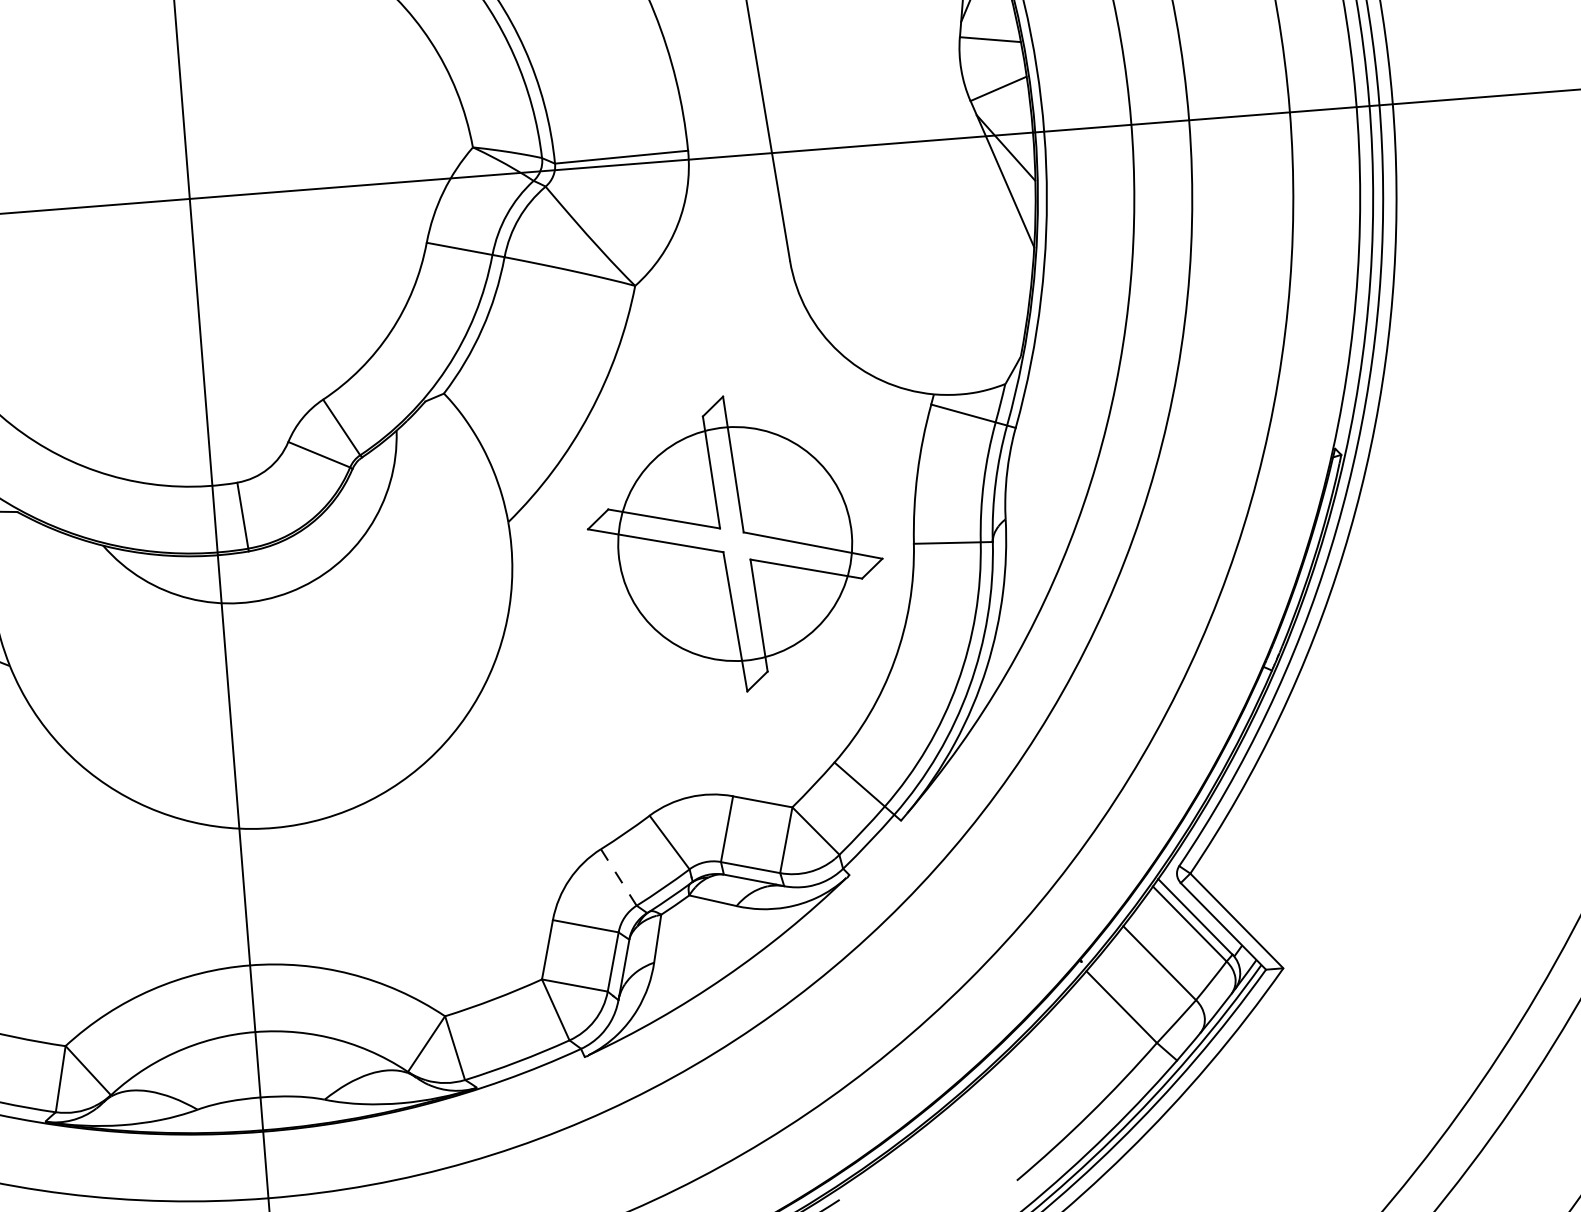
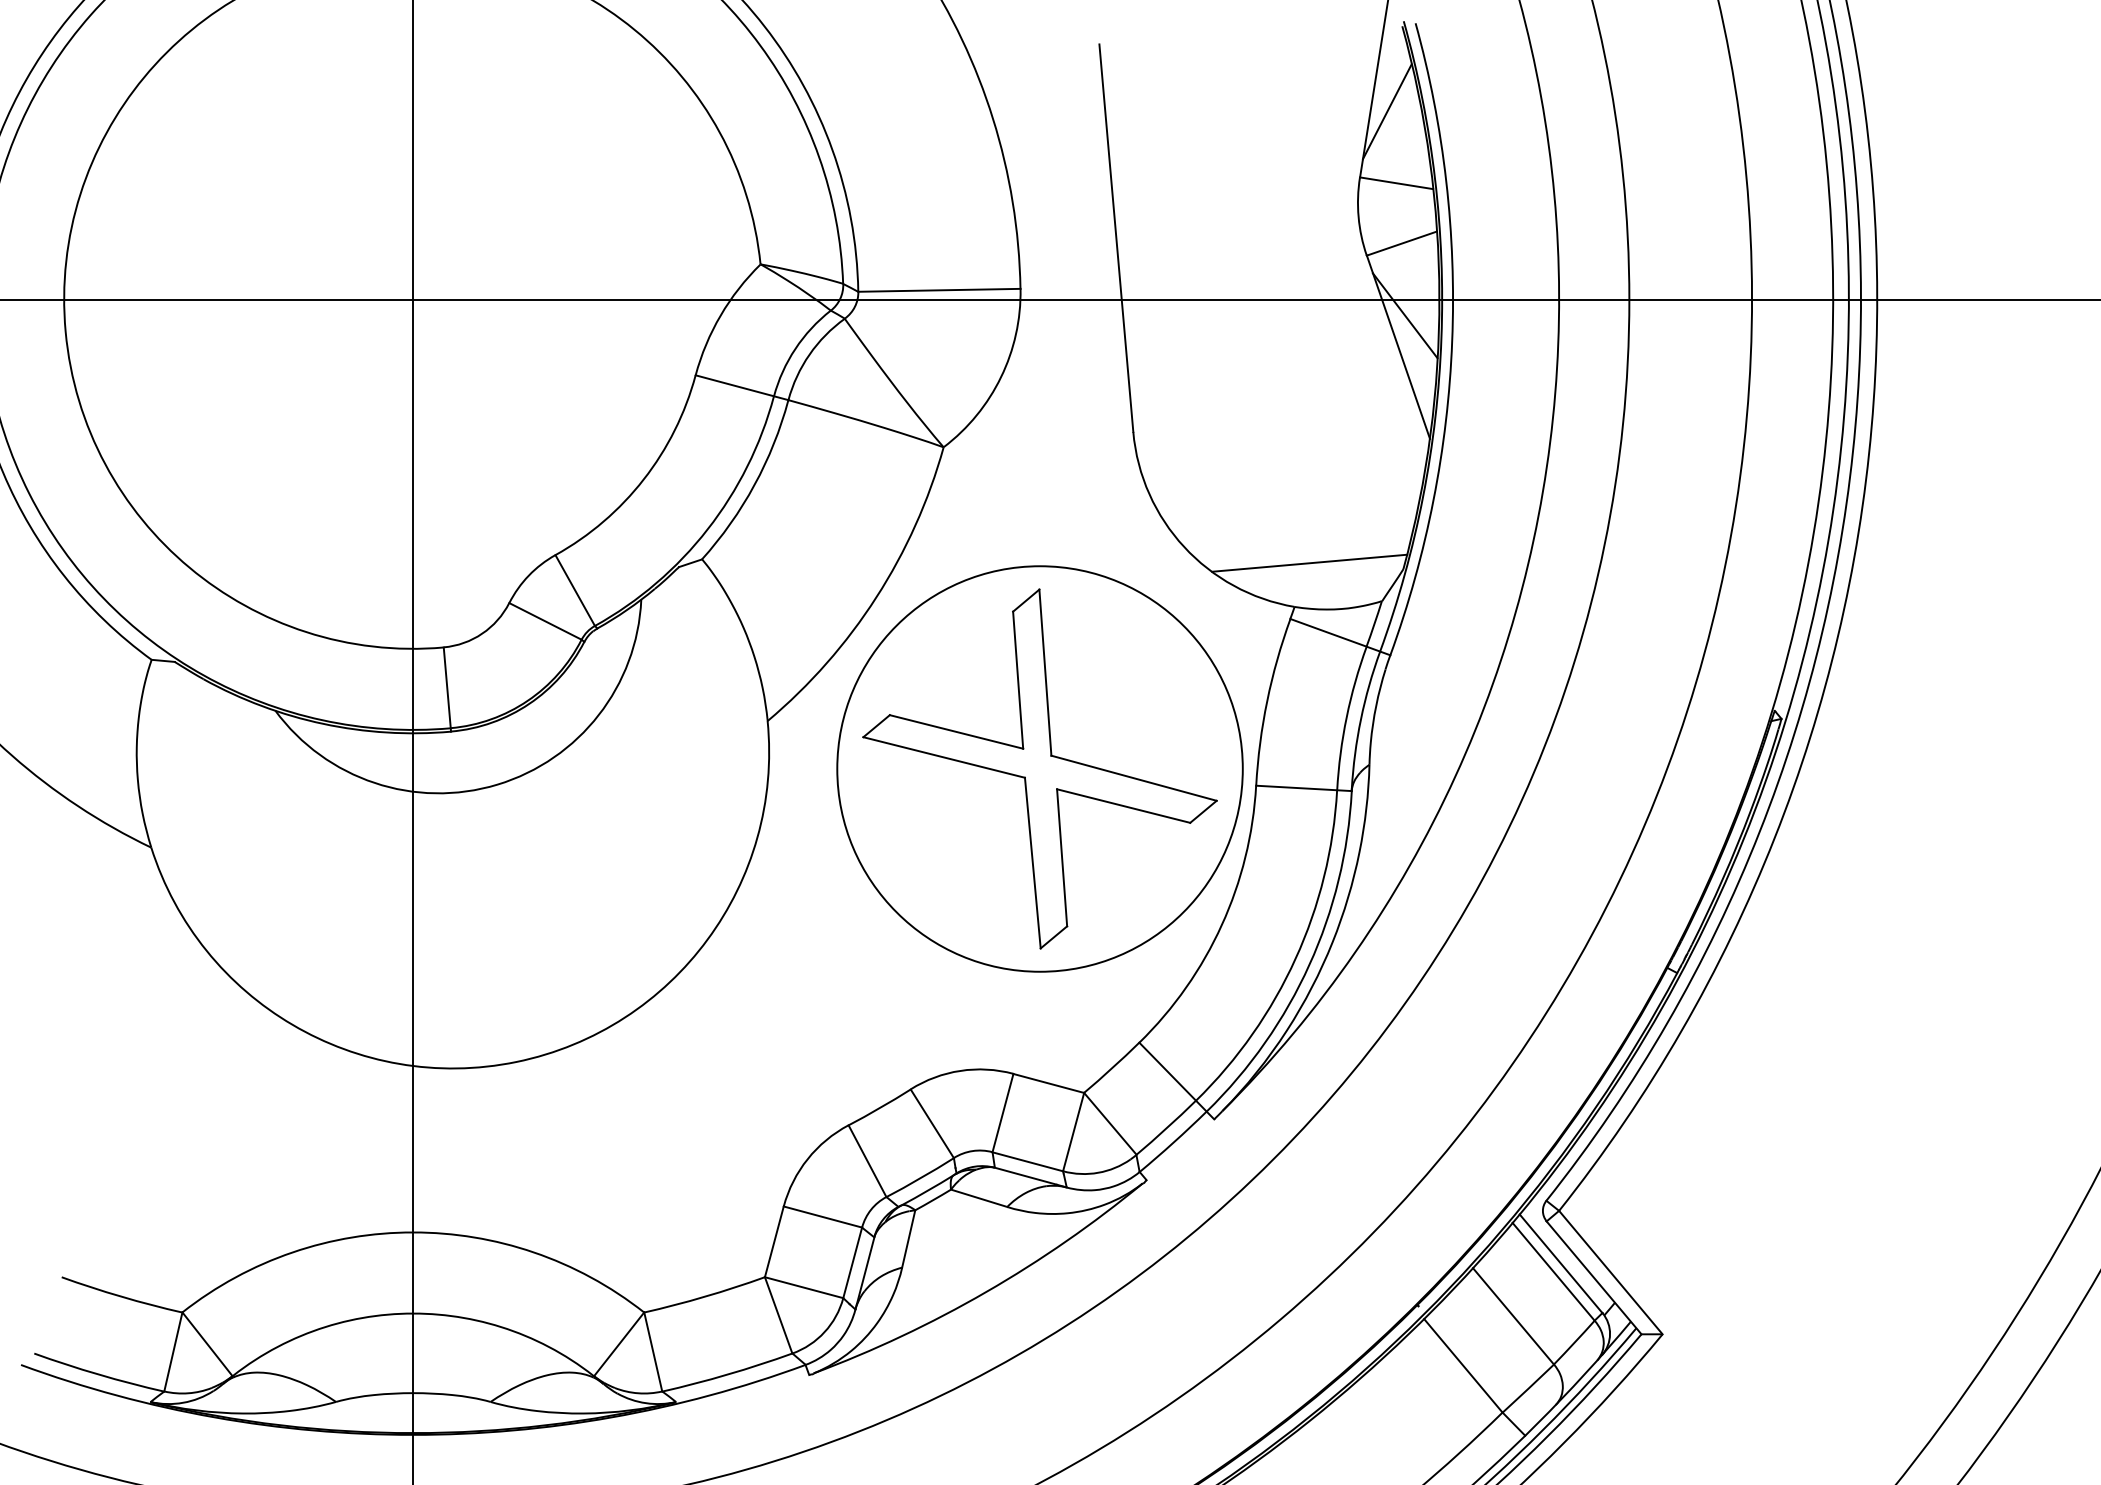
line: (943, 356) -> (1309, 562), added
circle: (734, 543) -> (1039, 768), size x1.43
line: (618, 877) -> (867, 1161), dashed -> solid

